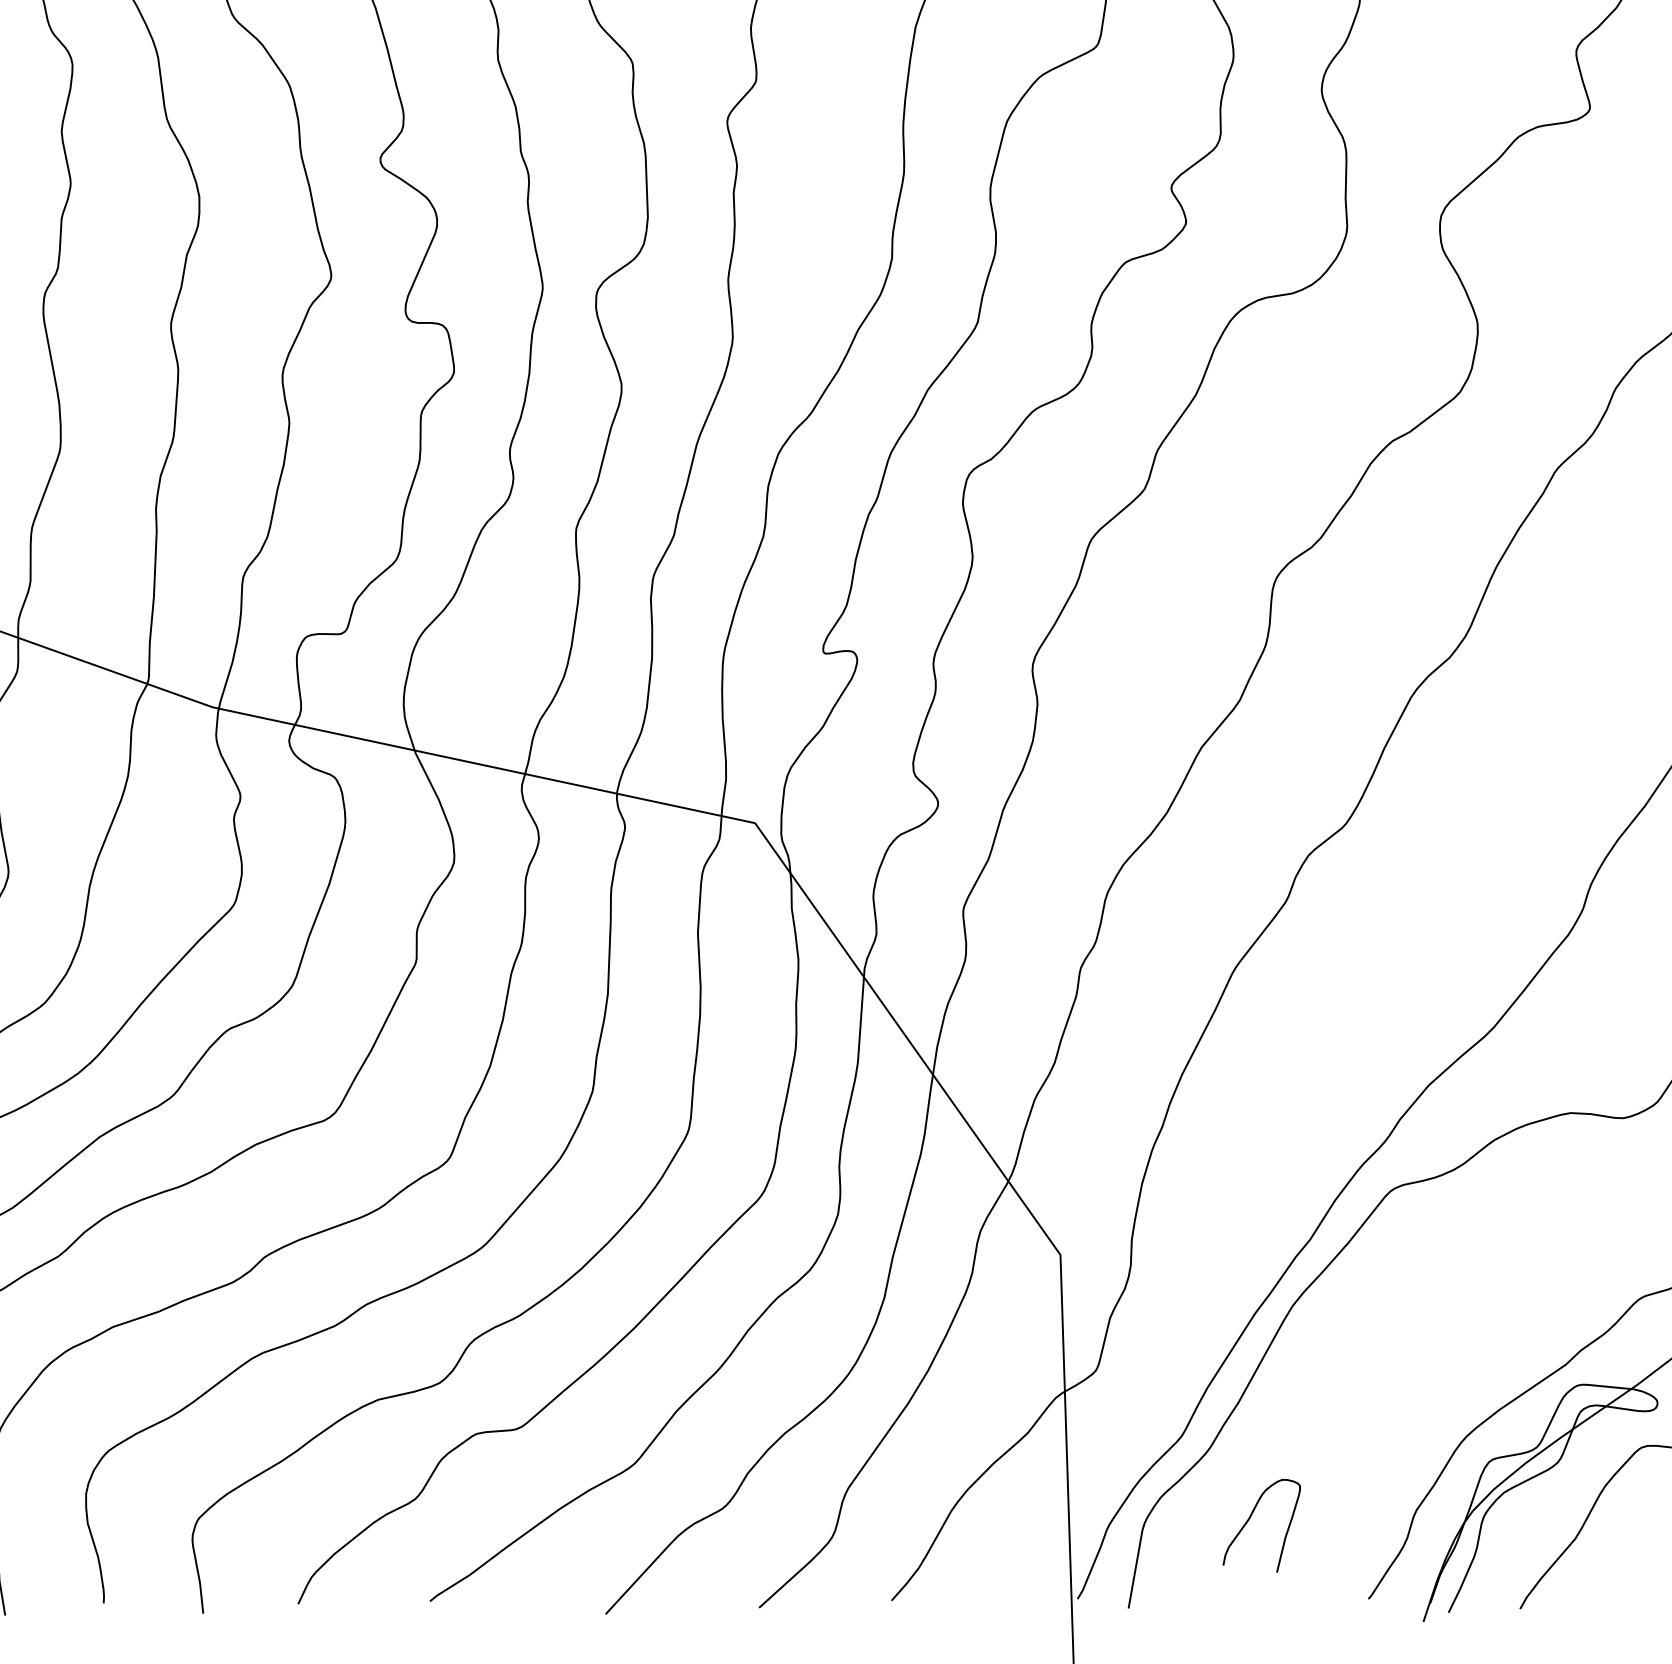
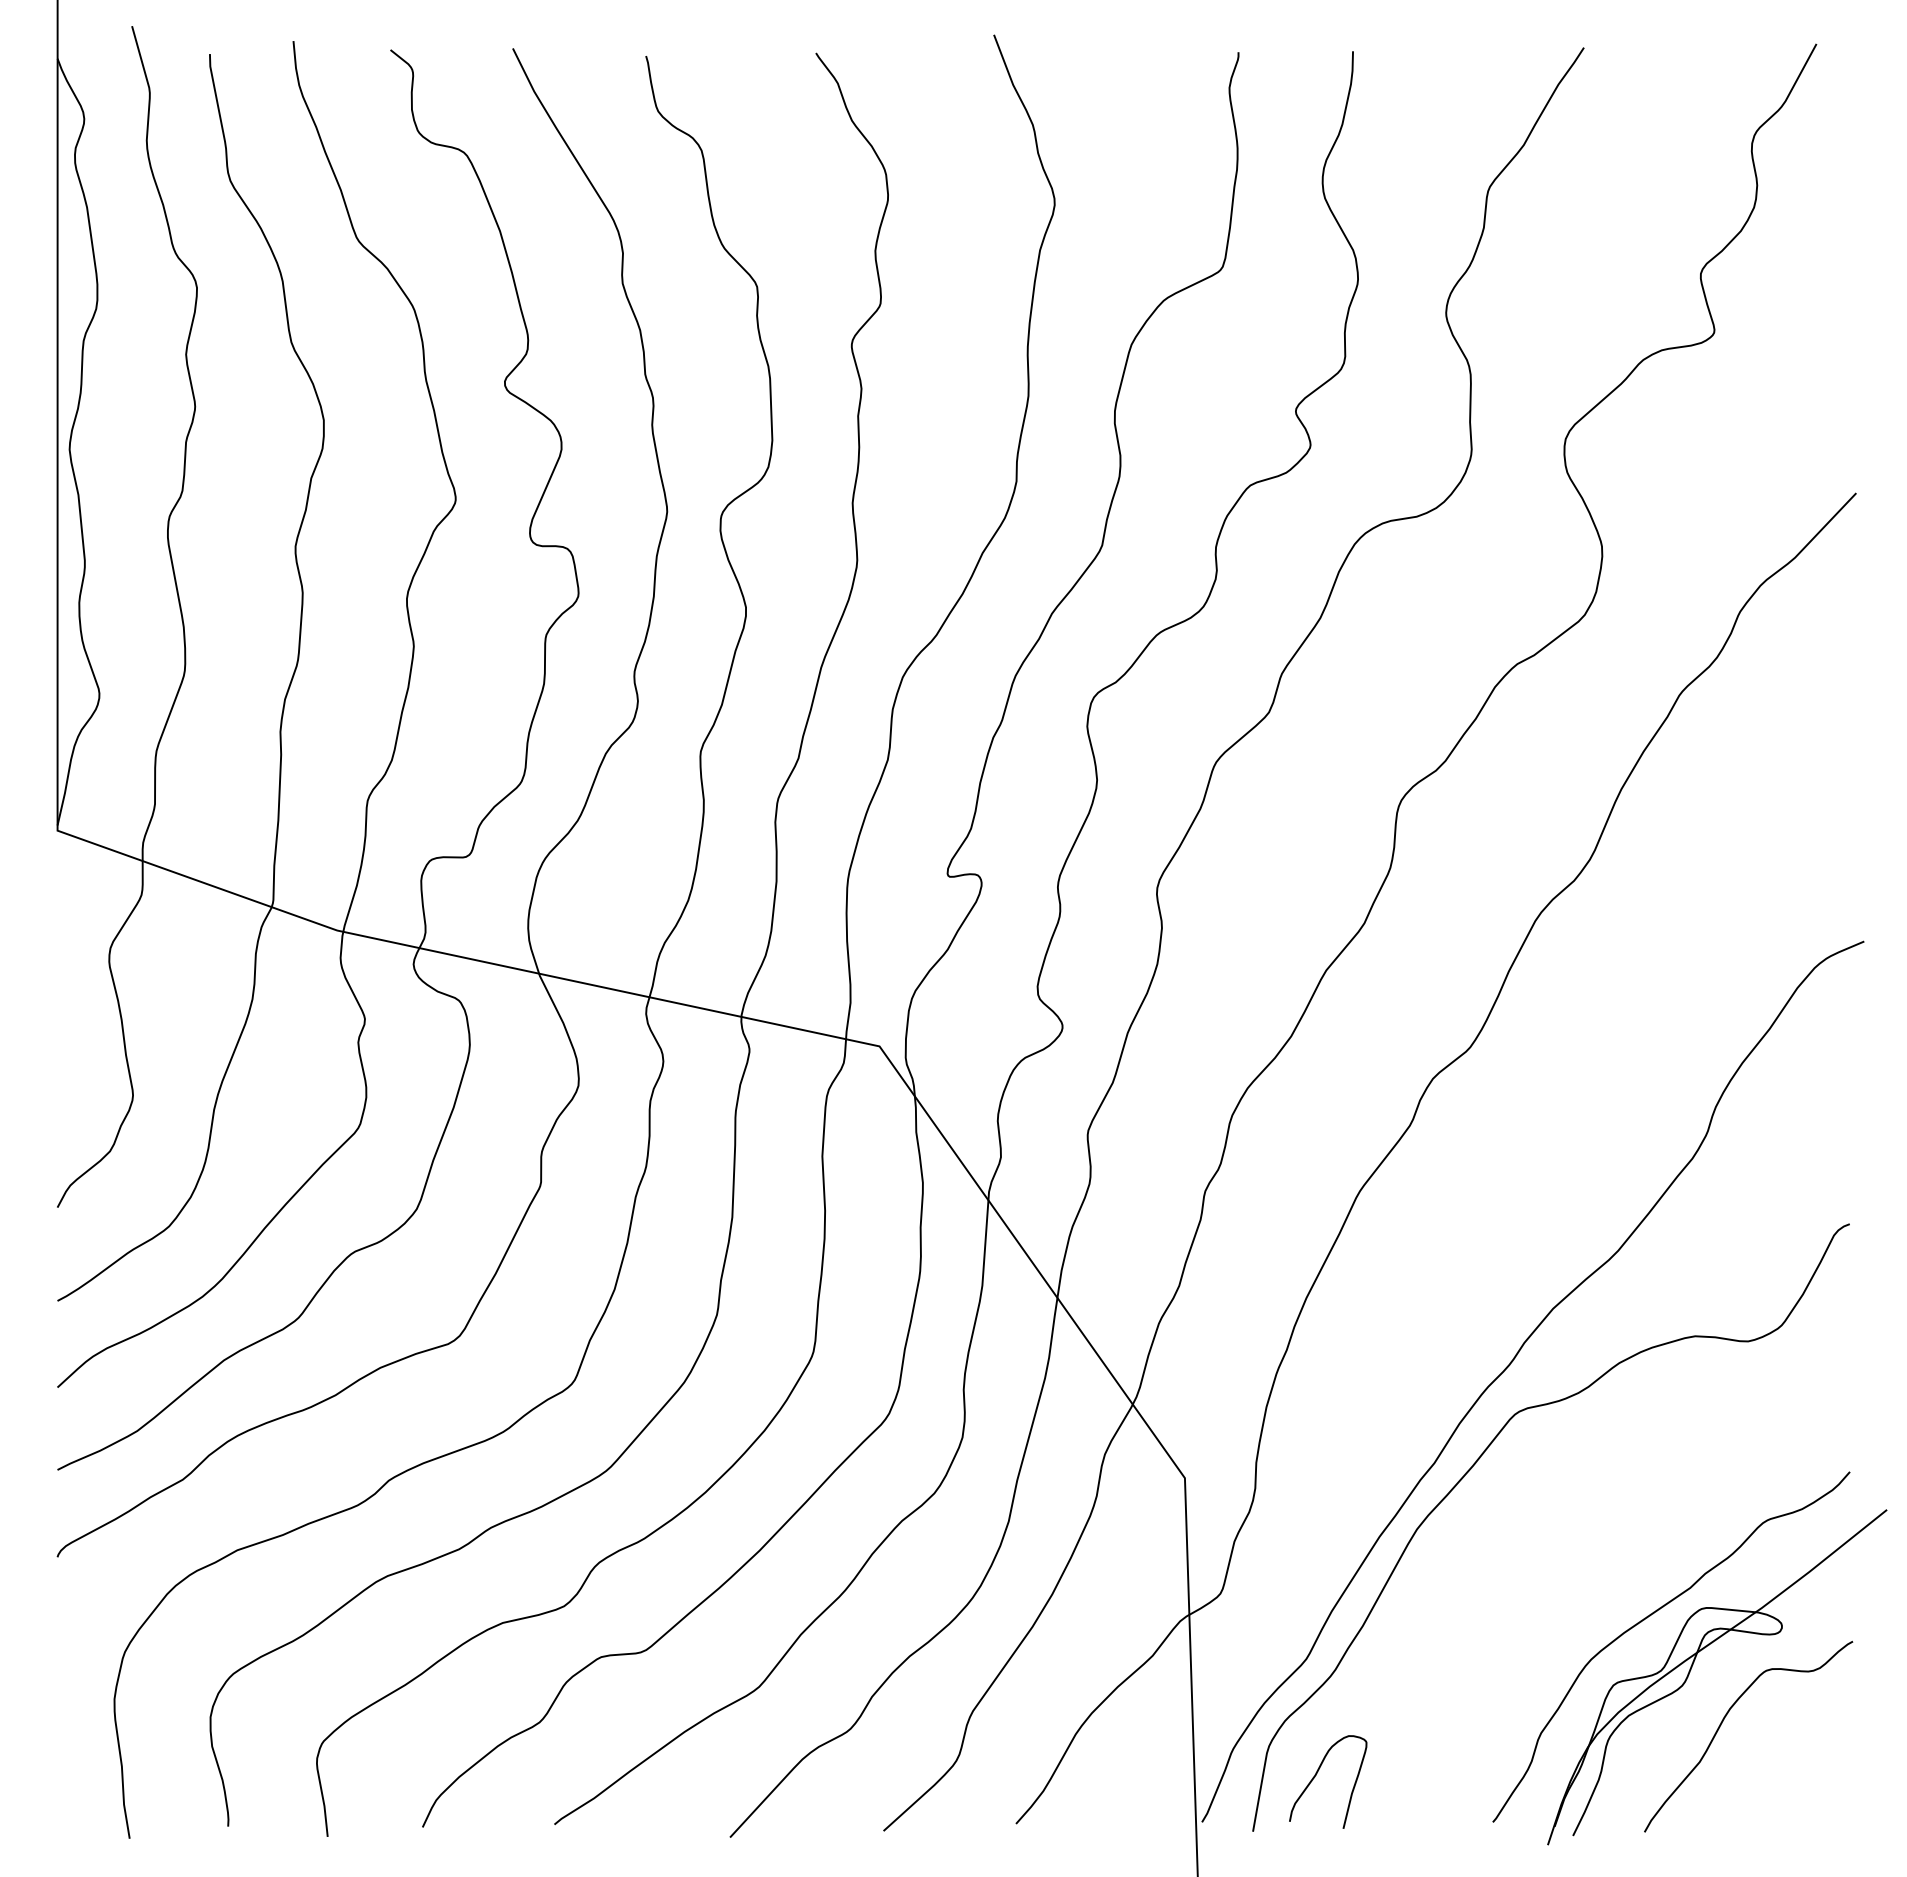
curve: (1250, 1519) -> (1316, 1775), moved

